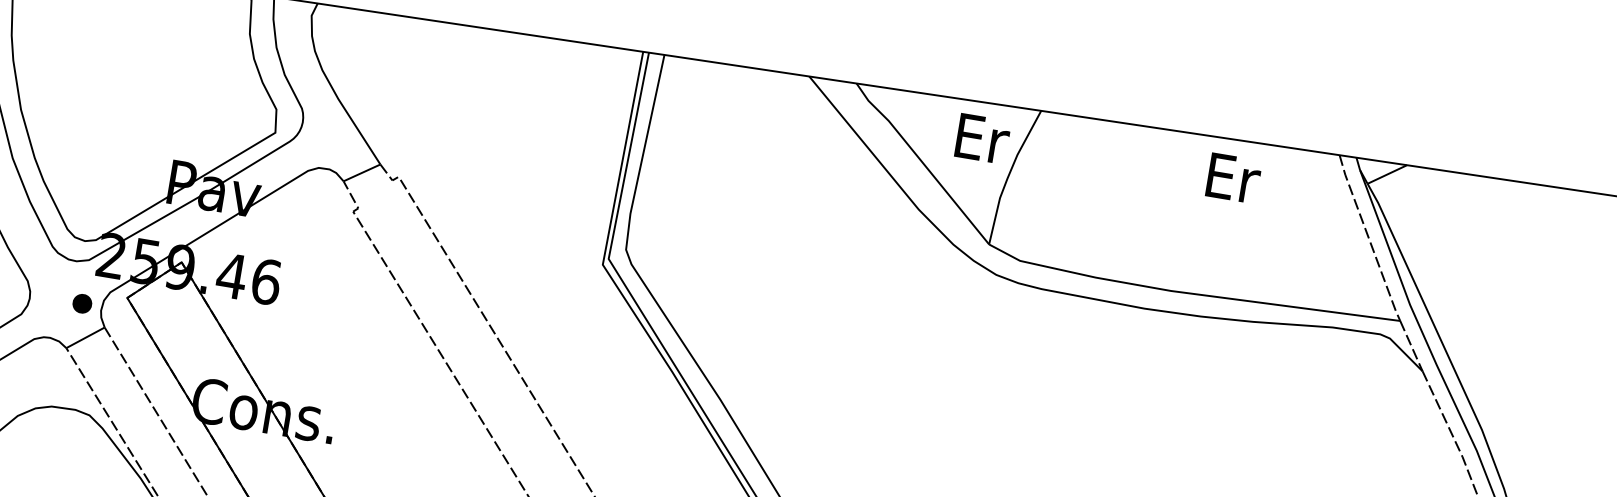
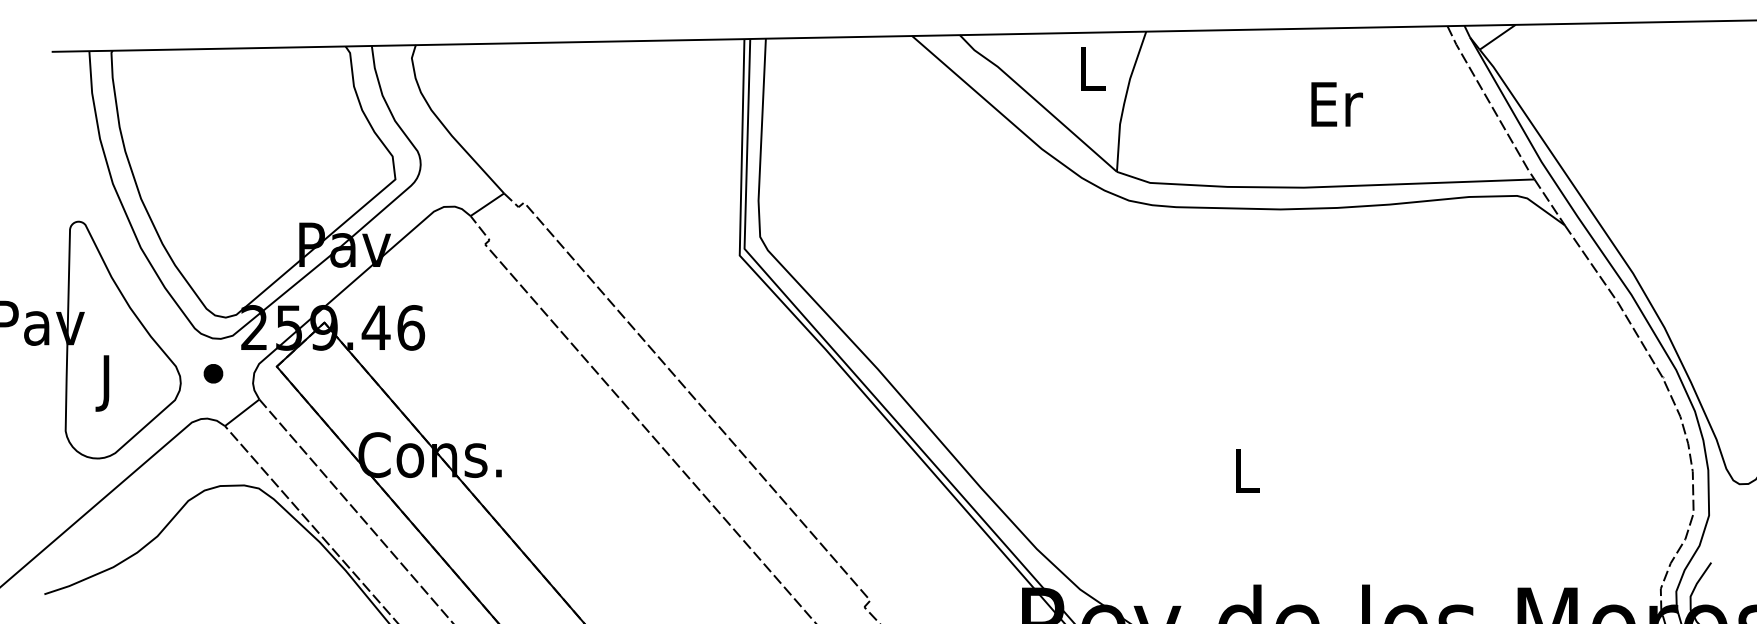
text: (983, 138) -> (1093, 68), Er -> L
text: (1233, 178) -> (1336, 104), moved
part: (82, 303) -> (213, 373), moved

